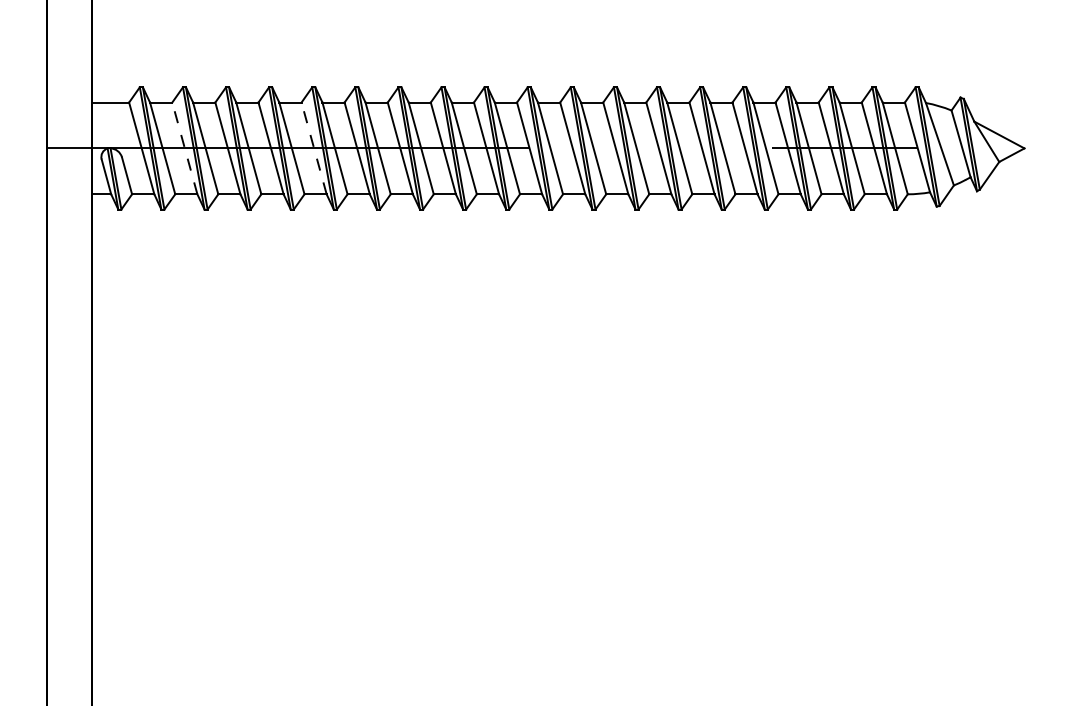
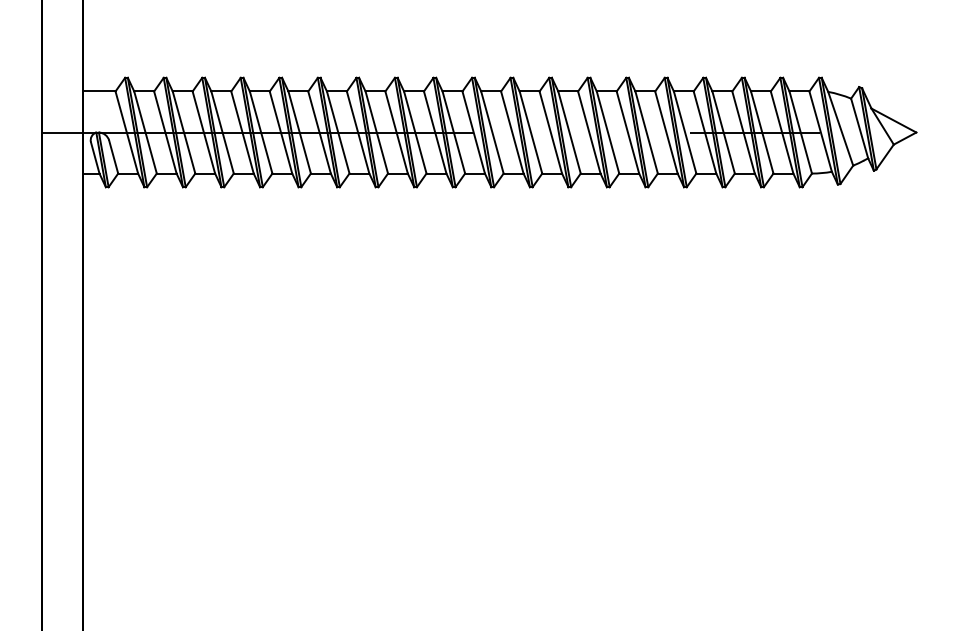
line: (184, 148) -> (165, 132), dashed -> solid
line: (314, 148) -> (281, 132), dashed -> solid

